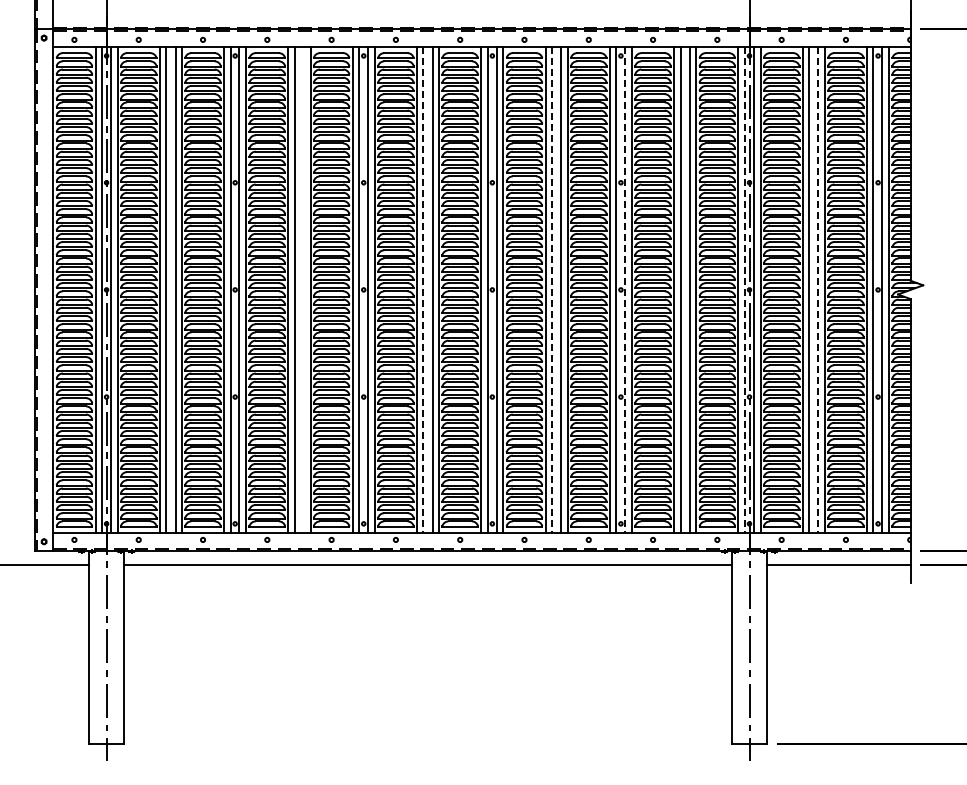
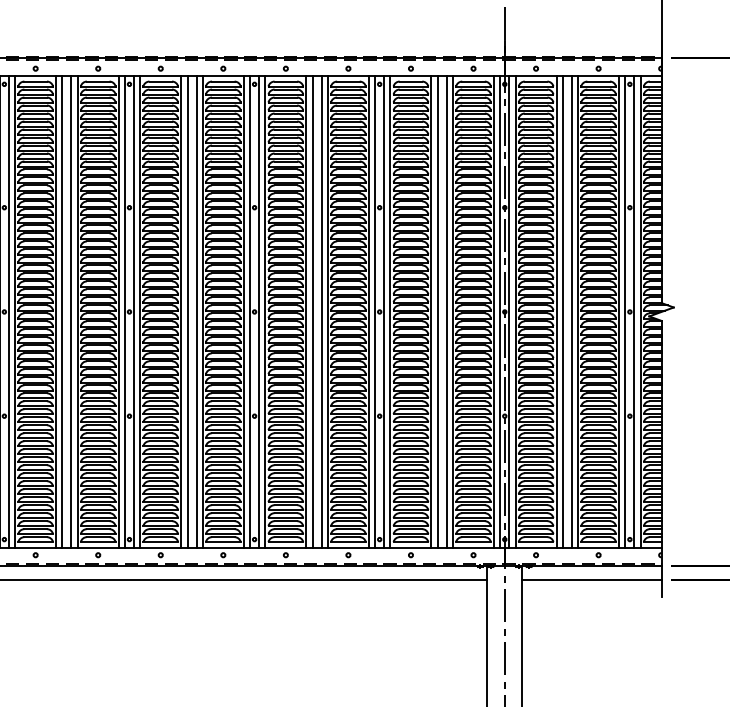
line: (304, 289) -> (71, 311), added
line: (423, 289) -> (187, 311), dashed -> solid
line: (552, 289) -> (313, 311), dashed -> solid
line: (625, 289) -> (384, 311), dashed -> solid
line: (744, 289) -> (499, 311), dashed -> solid
line: (818, 289) -> (571, 311), dashed -> solid

